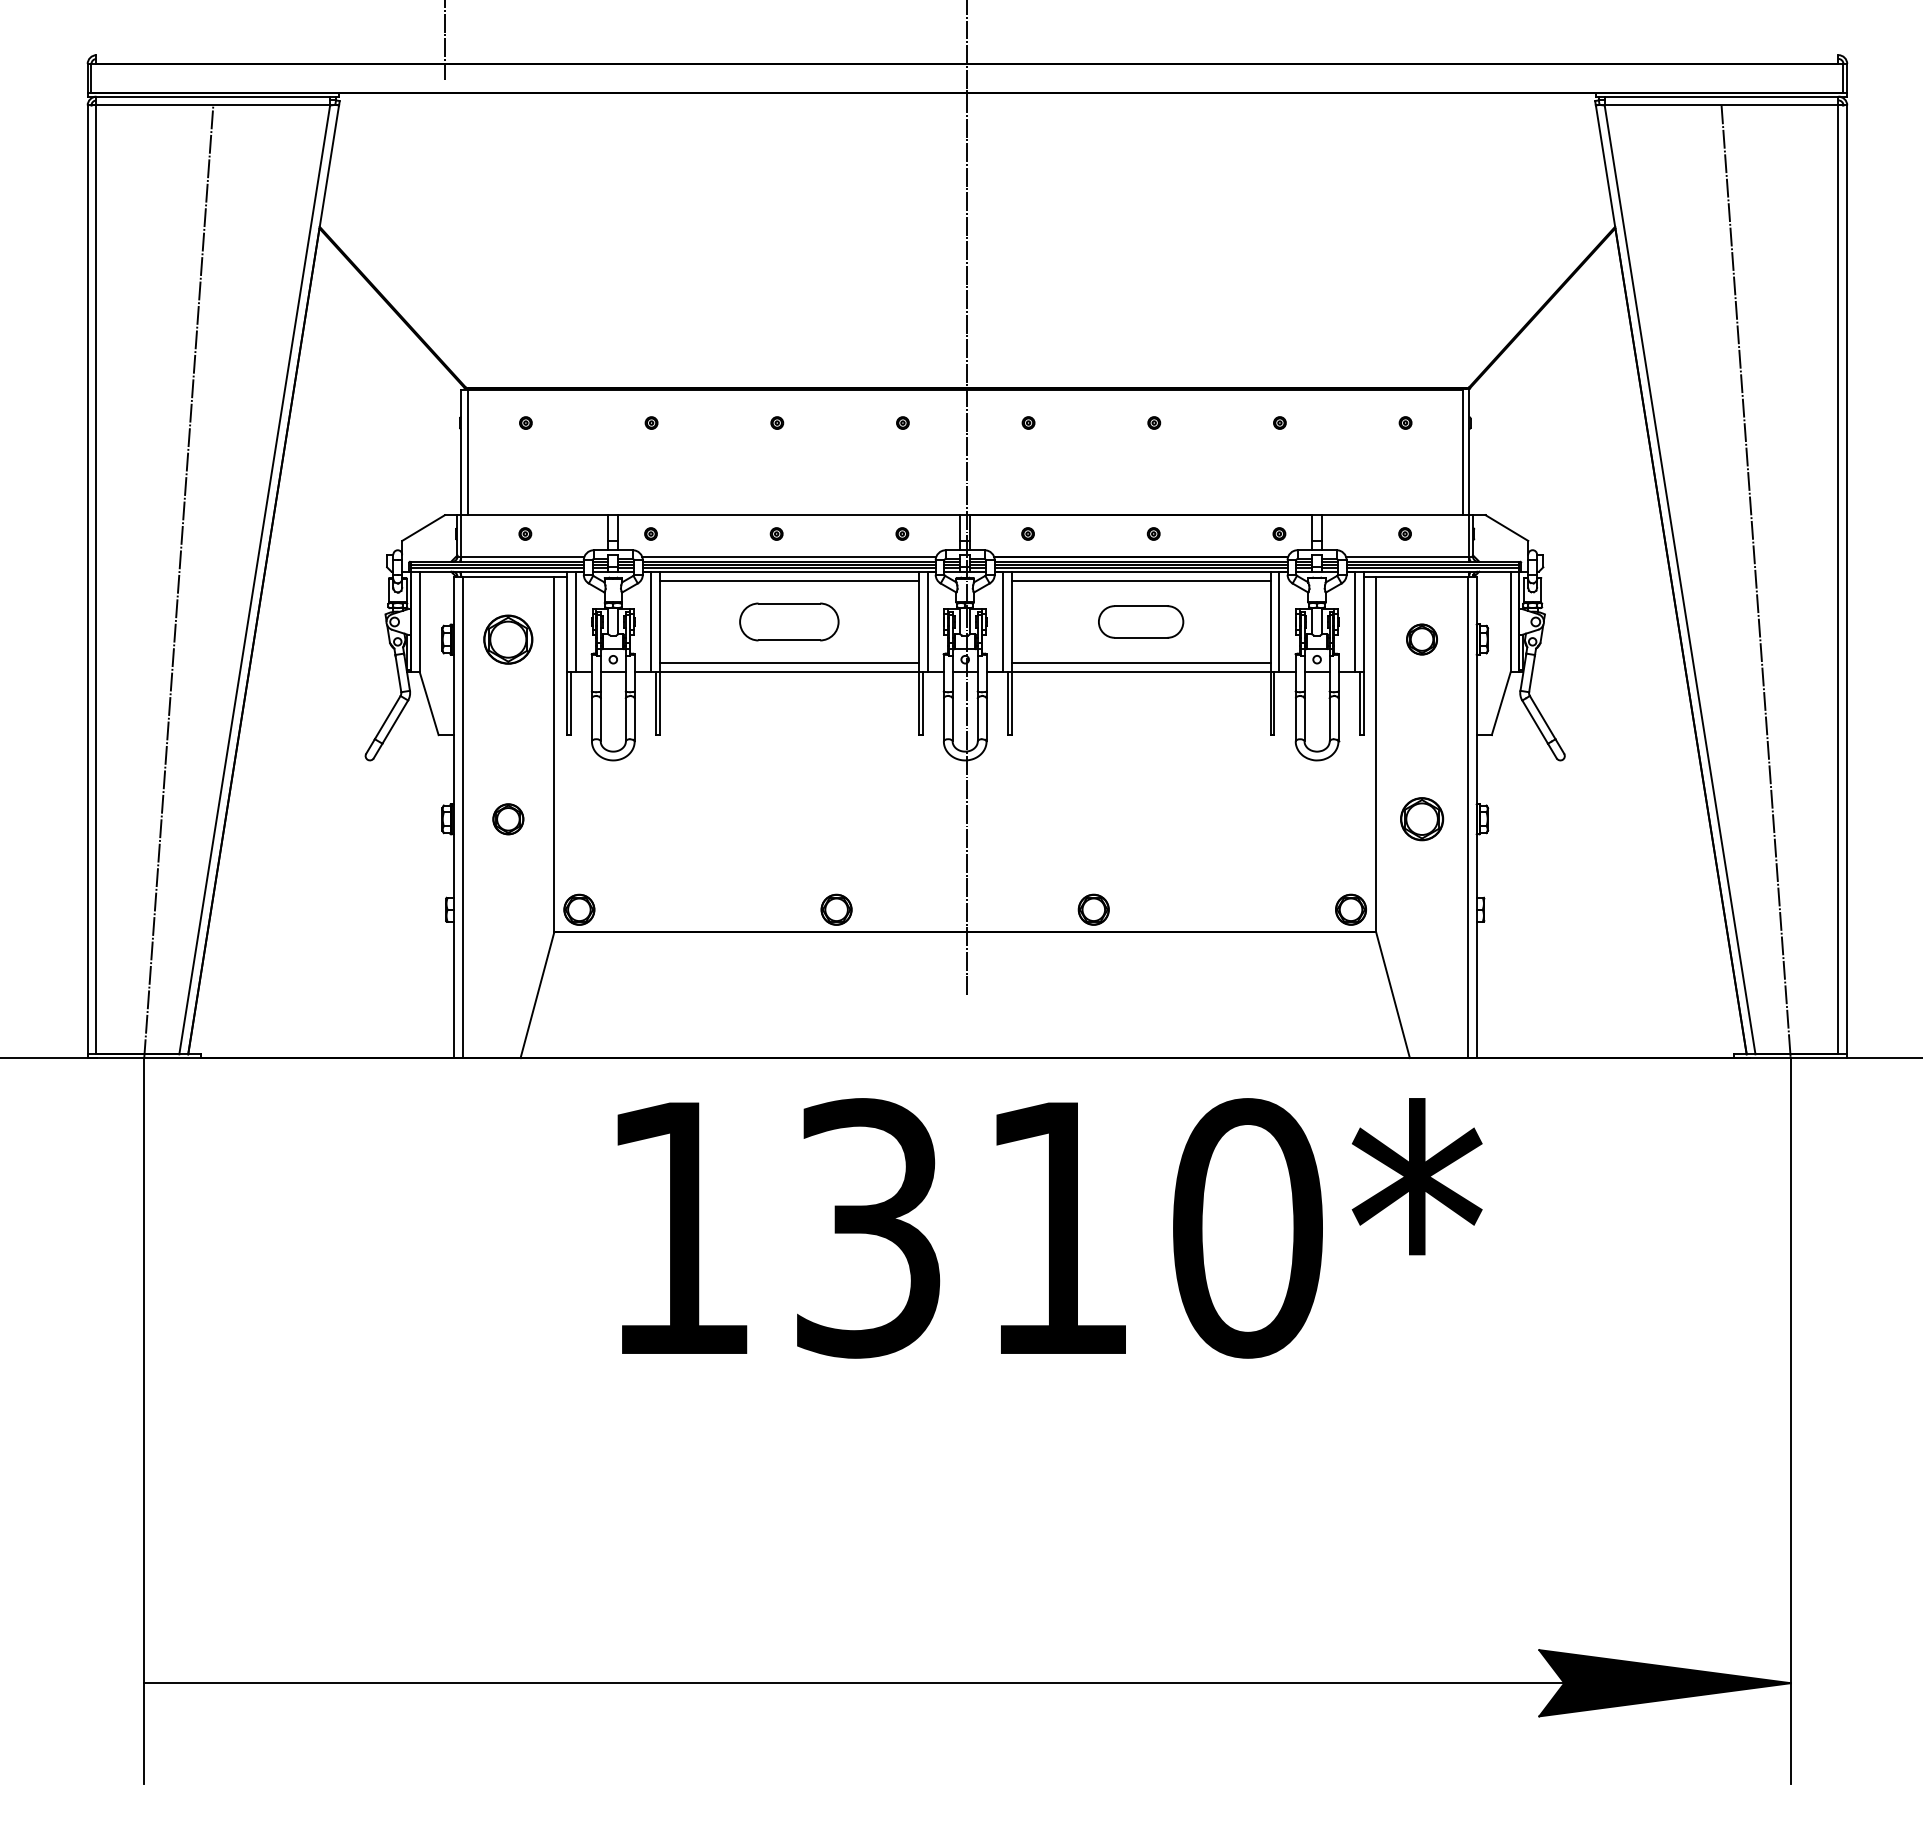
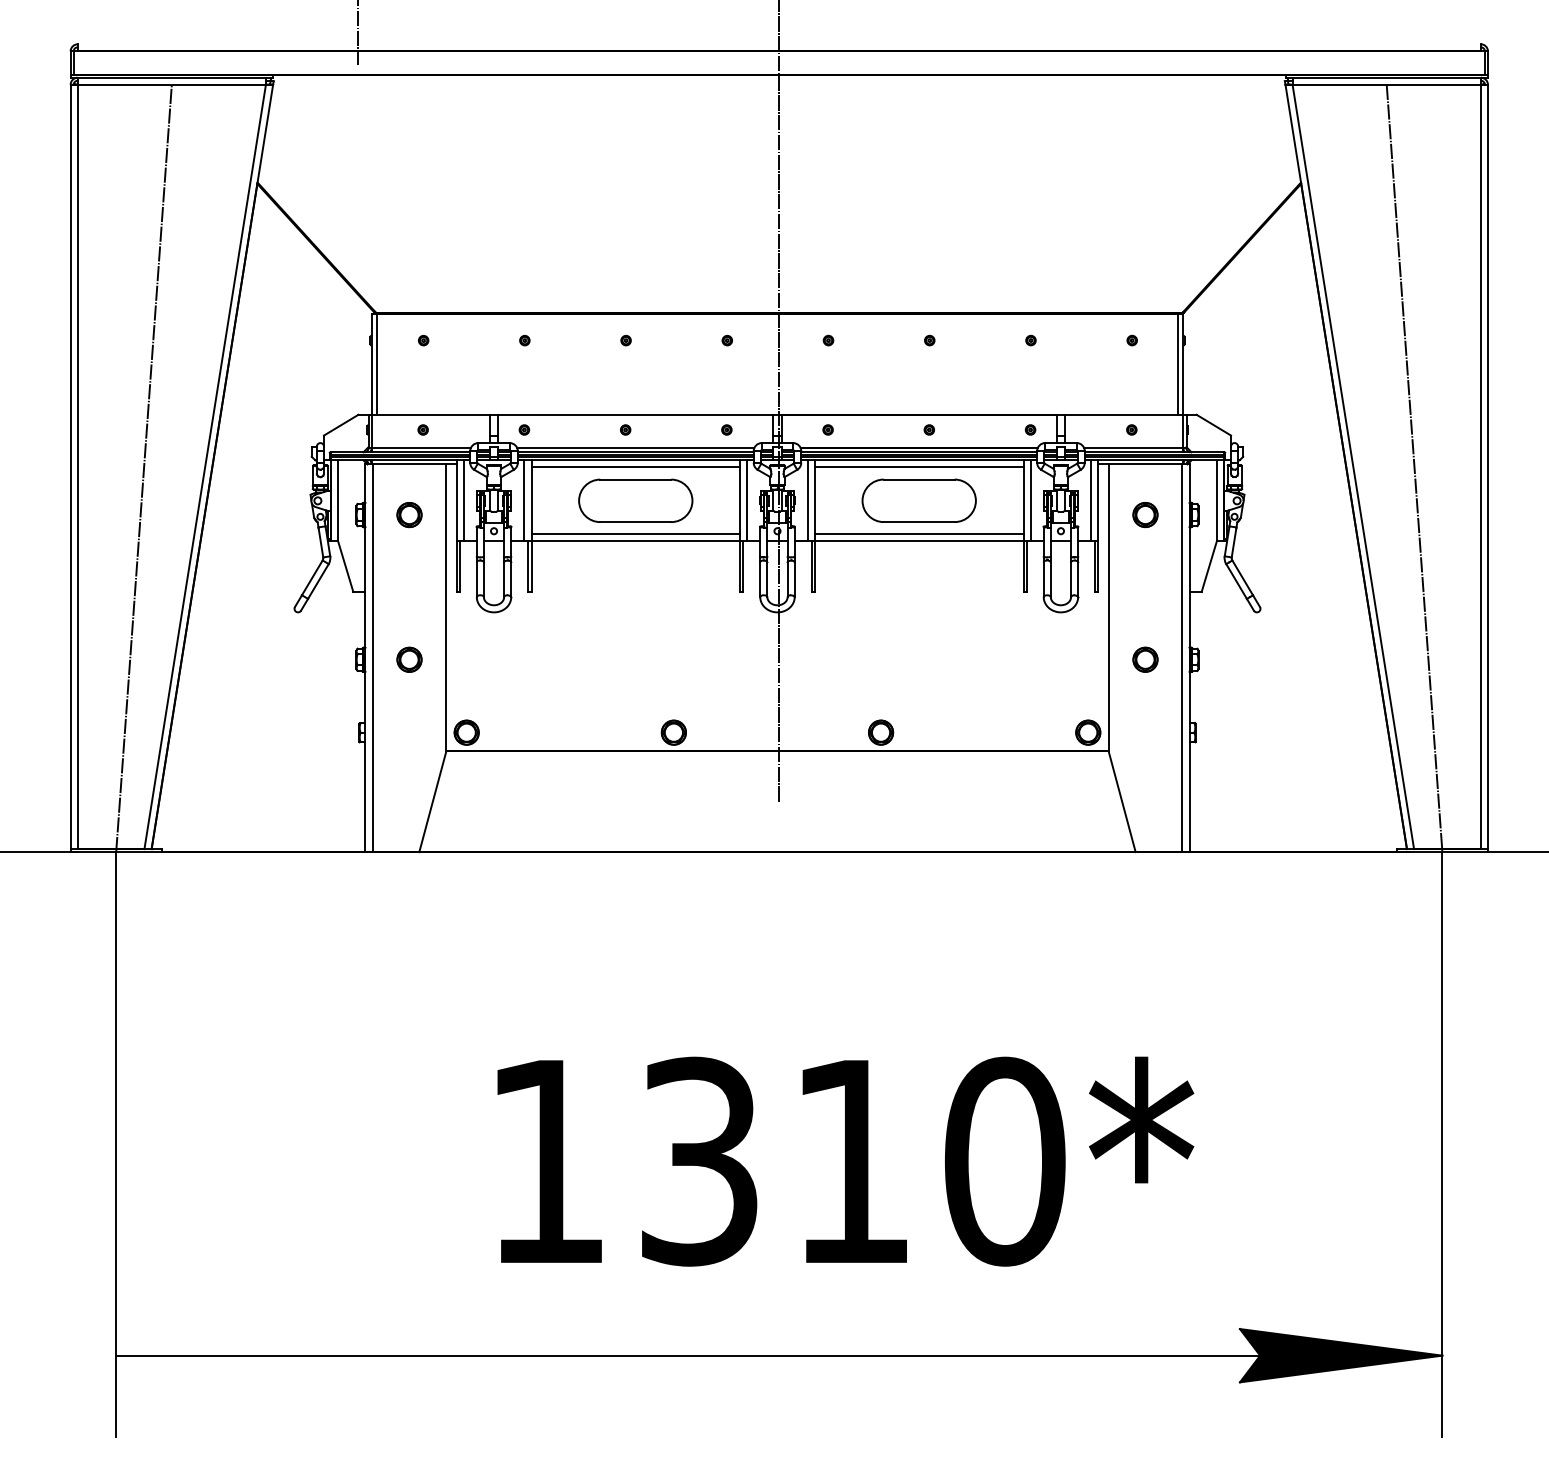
part: (789, 621) -> (635, 500), size x1.43
part: (1140, 621) -> (918, 500), size x1.67
part: (508, 639) -> (409, 514), size x0.62
part: (1421, 819) -> (1145, 659), size x0.71
text: (1049, 1228) -> (845, 1161), moved

